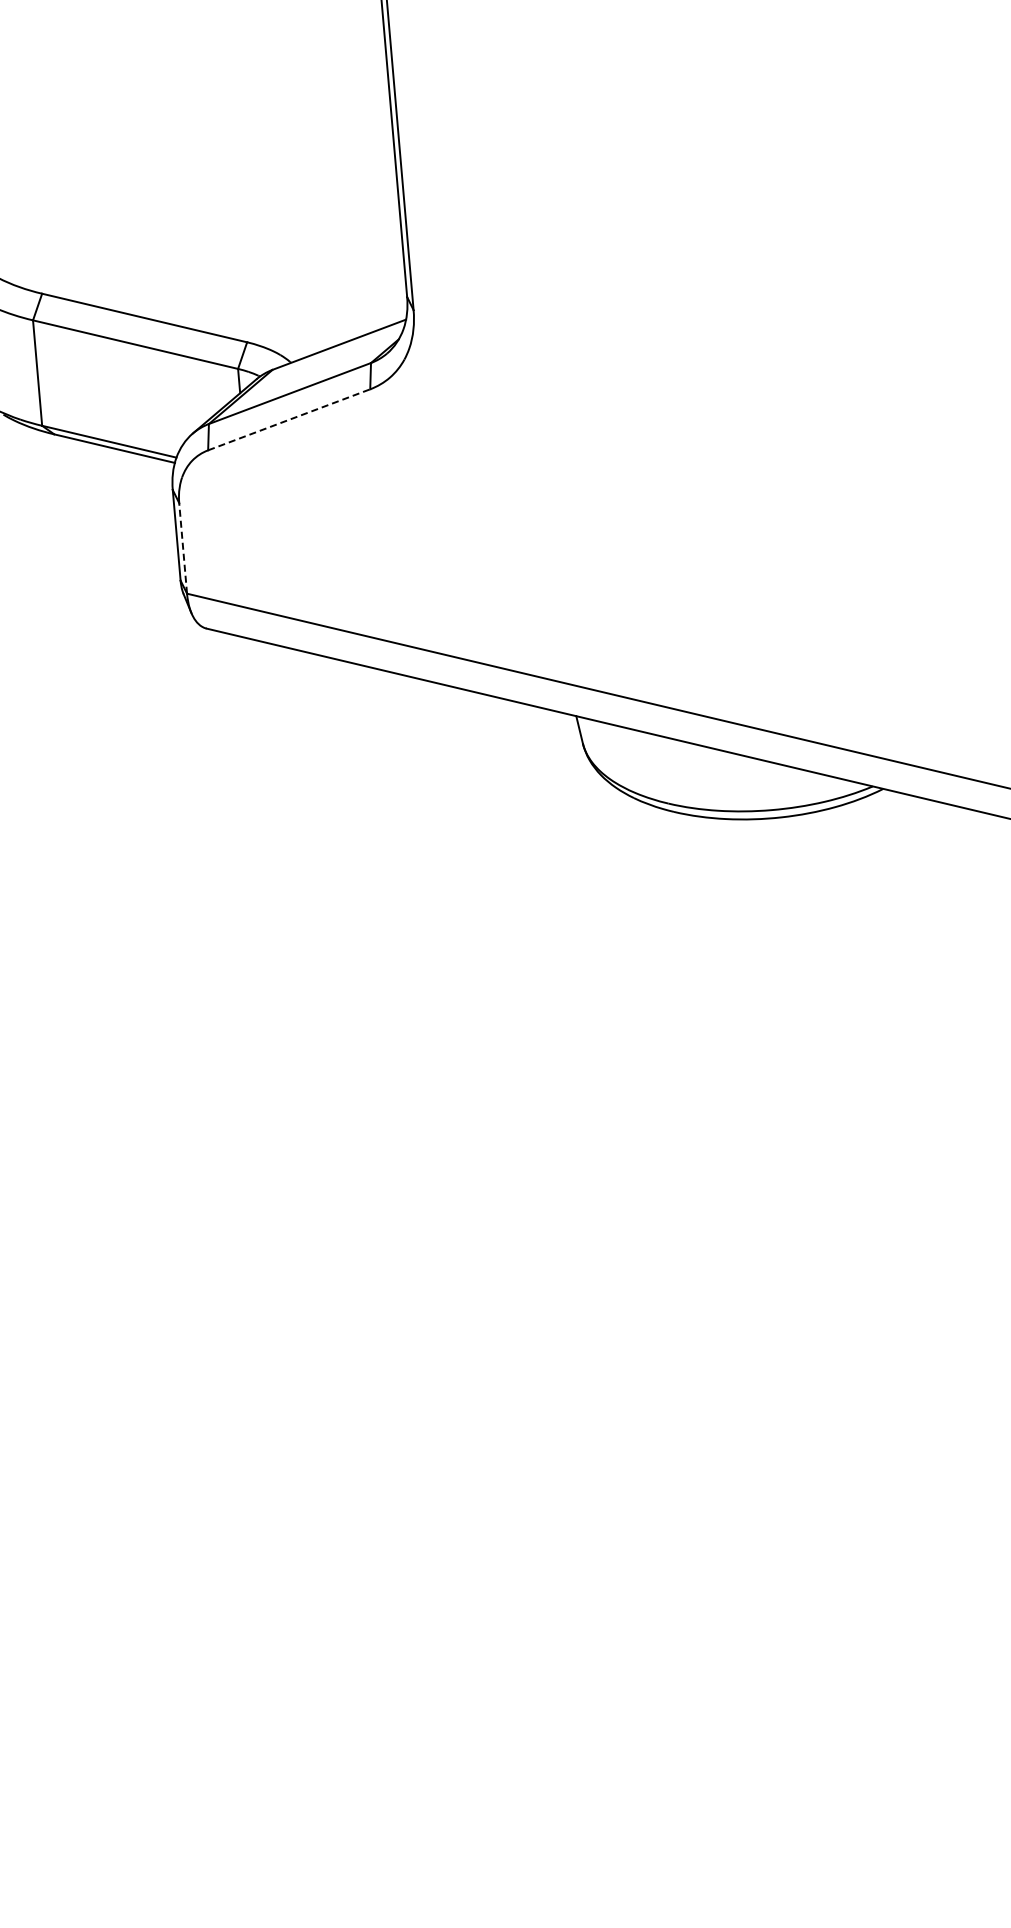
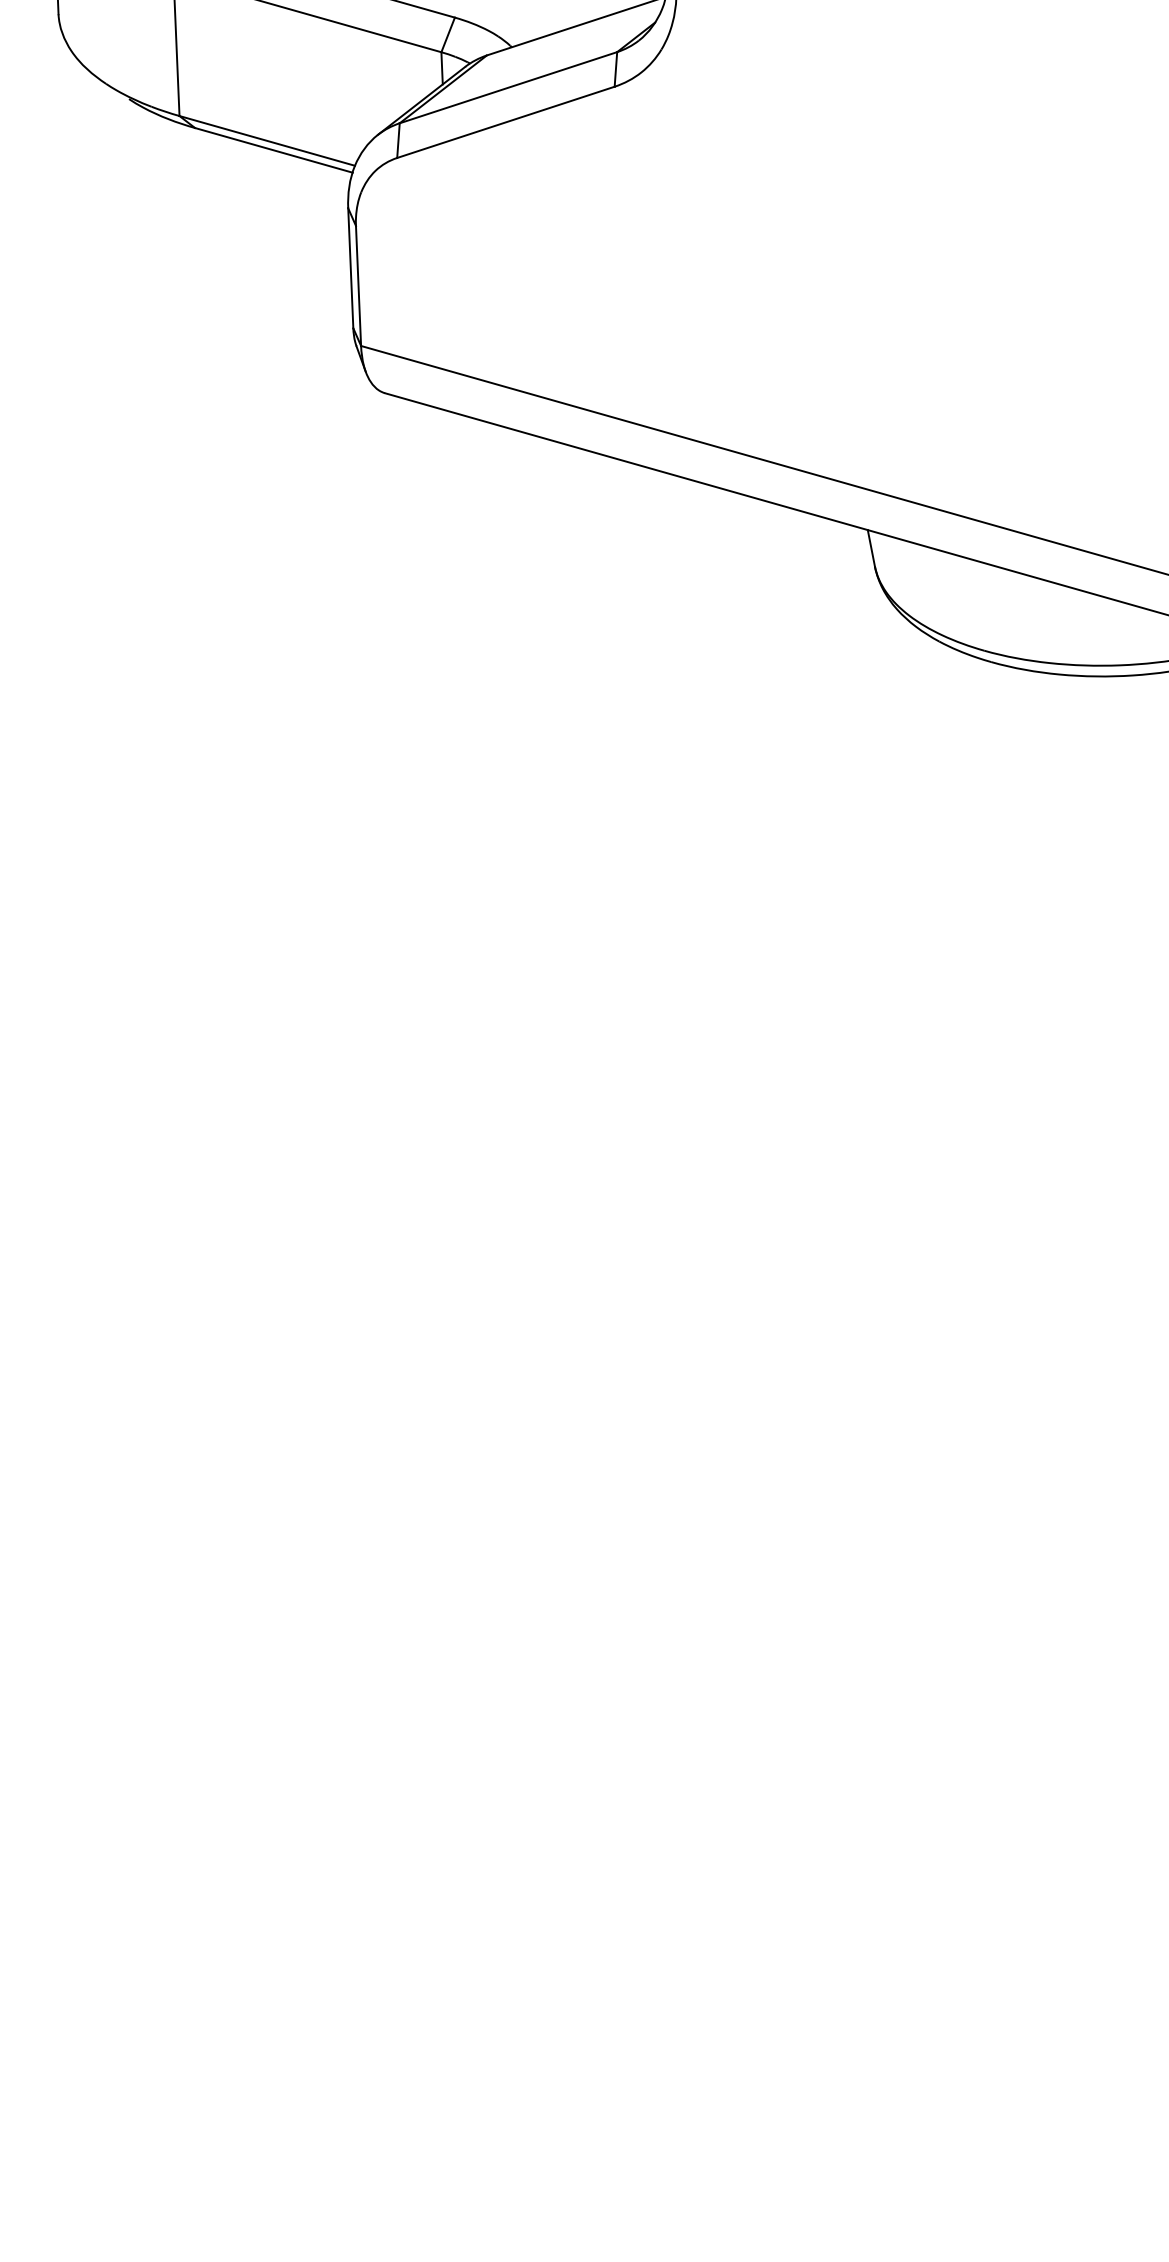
line: (289, 419) -> (506, 121), dashed -> solid
line: (183, 547) -> (359, 284), dashed -> solid

